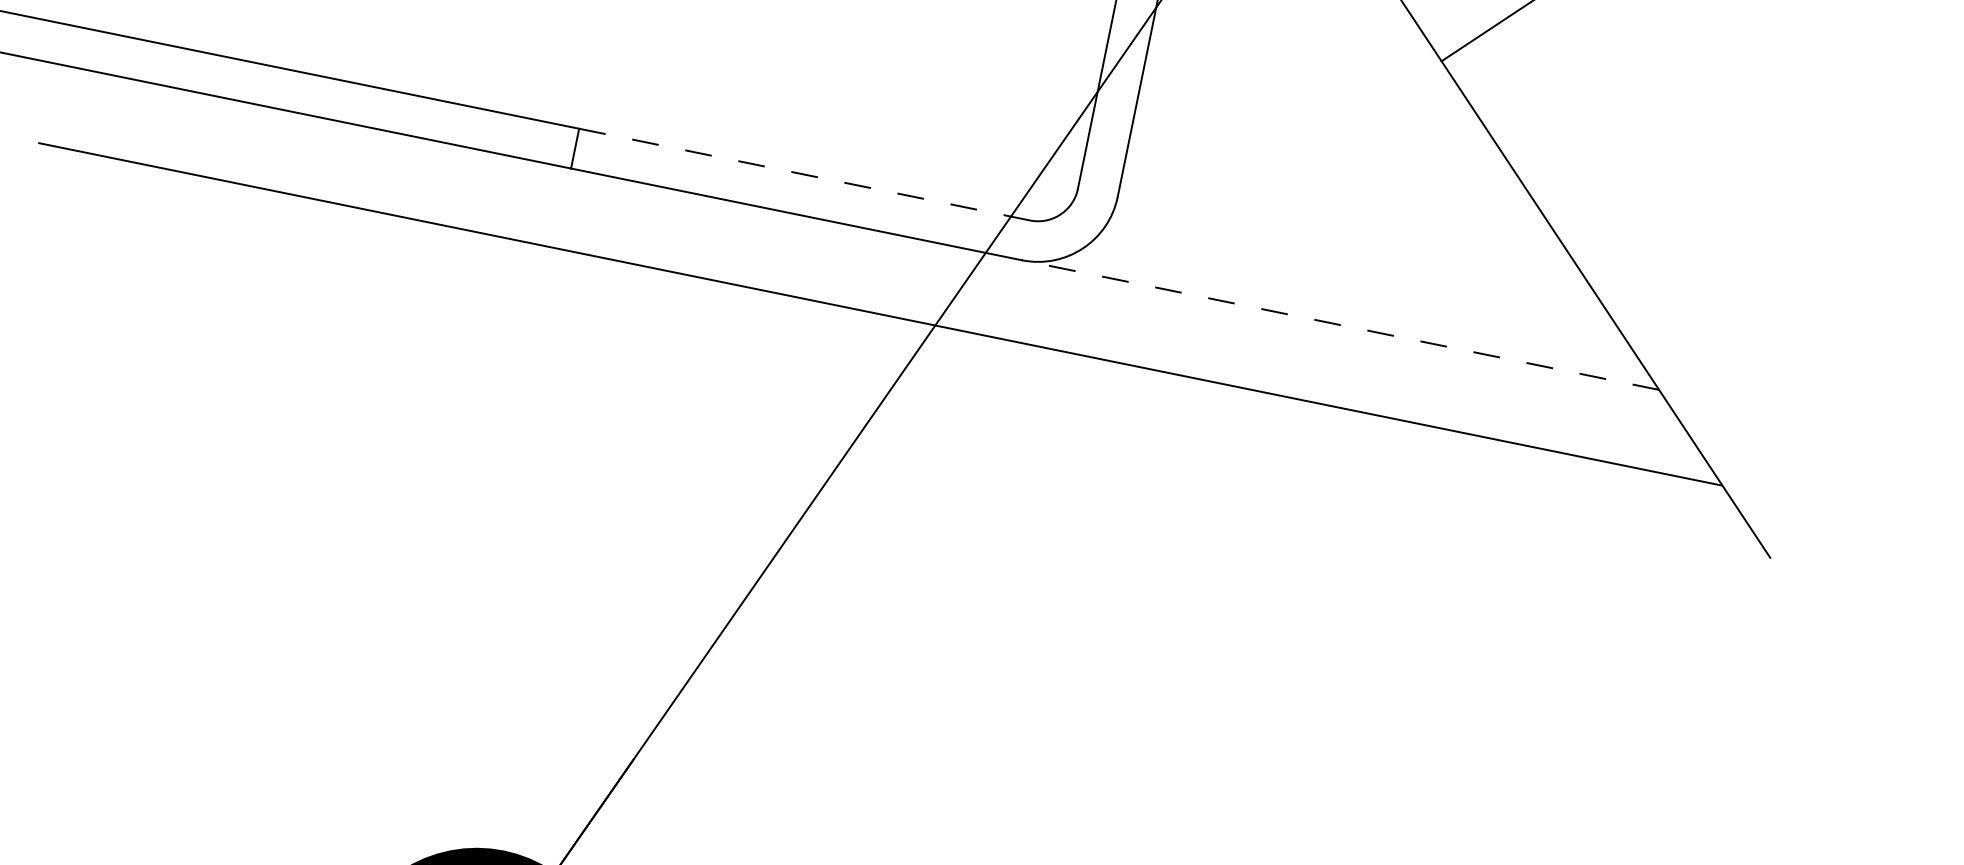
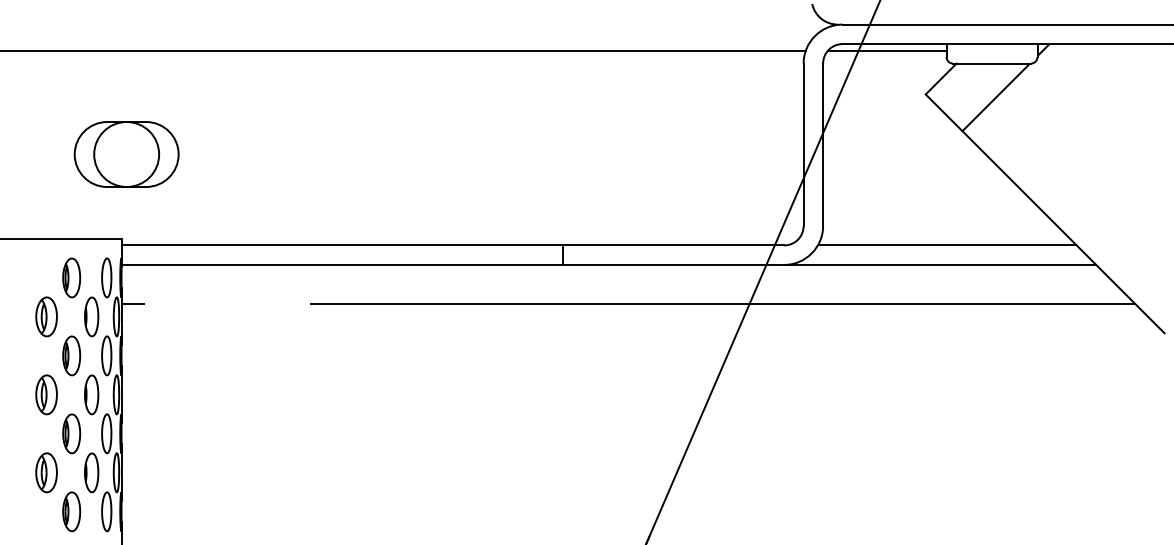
line: (804, 174) -> (673, 245), dashed -> solid
line: (1361, 288) -> (946, 245), added
line: (1339, 323) -> (939, 264), dashed -> solid

